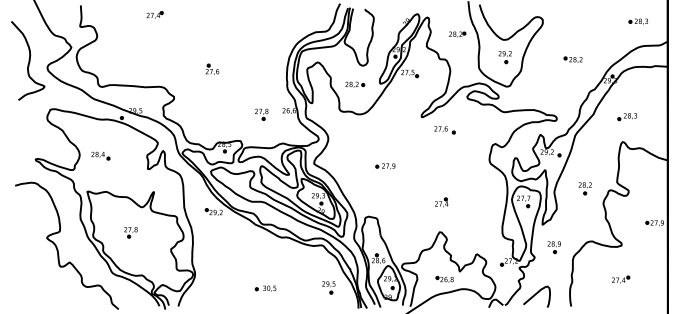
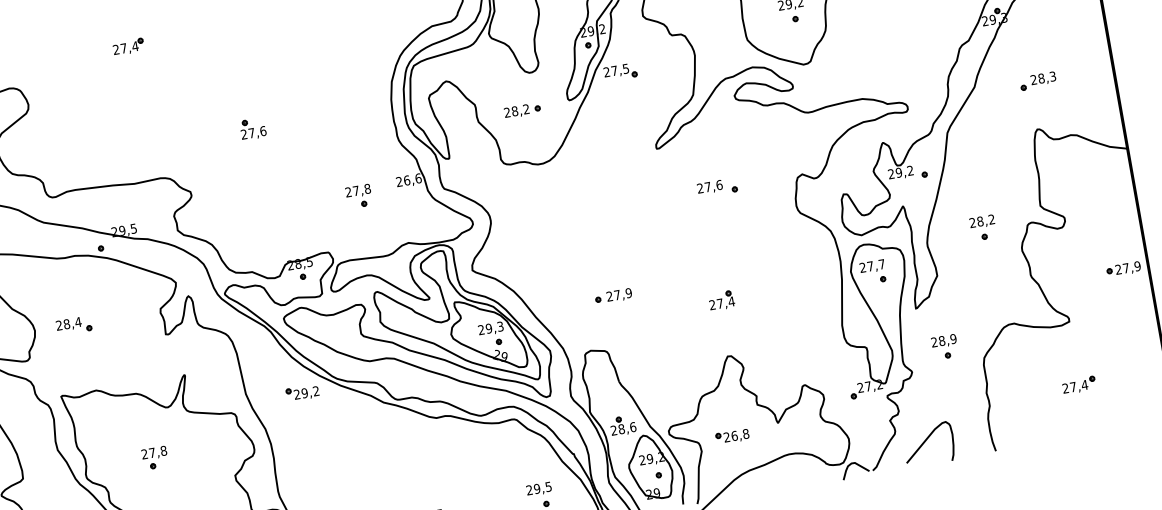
part: (444, 130) -> (716, 188), moved
part: (385, 166) -> (613, 296), moved
part: (444, 279) -> (731, 436), moved

